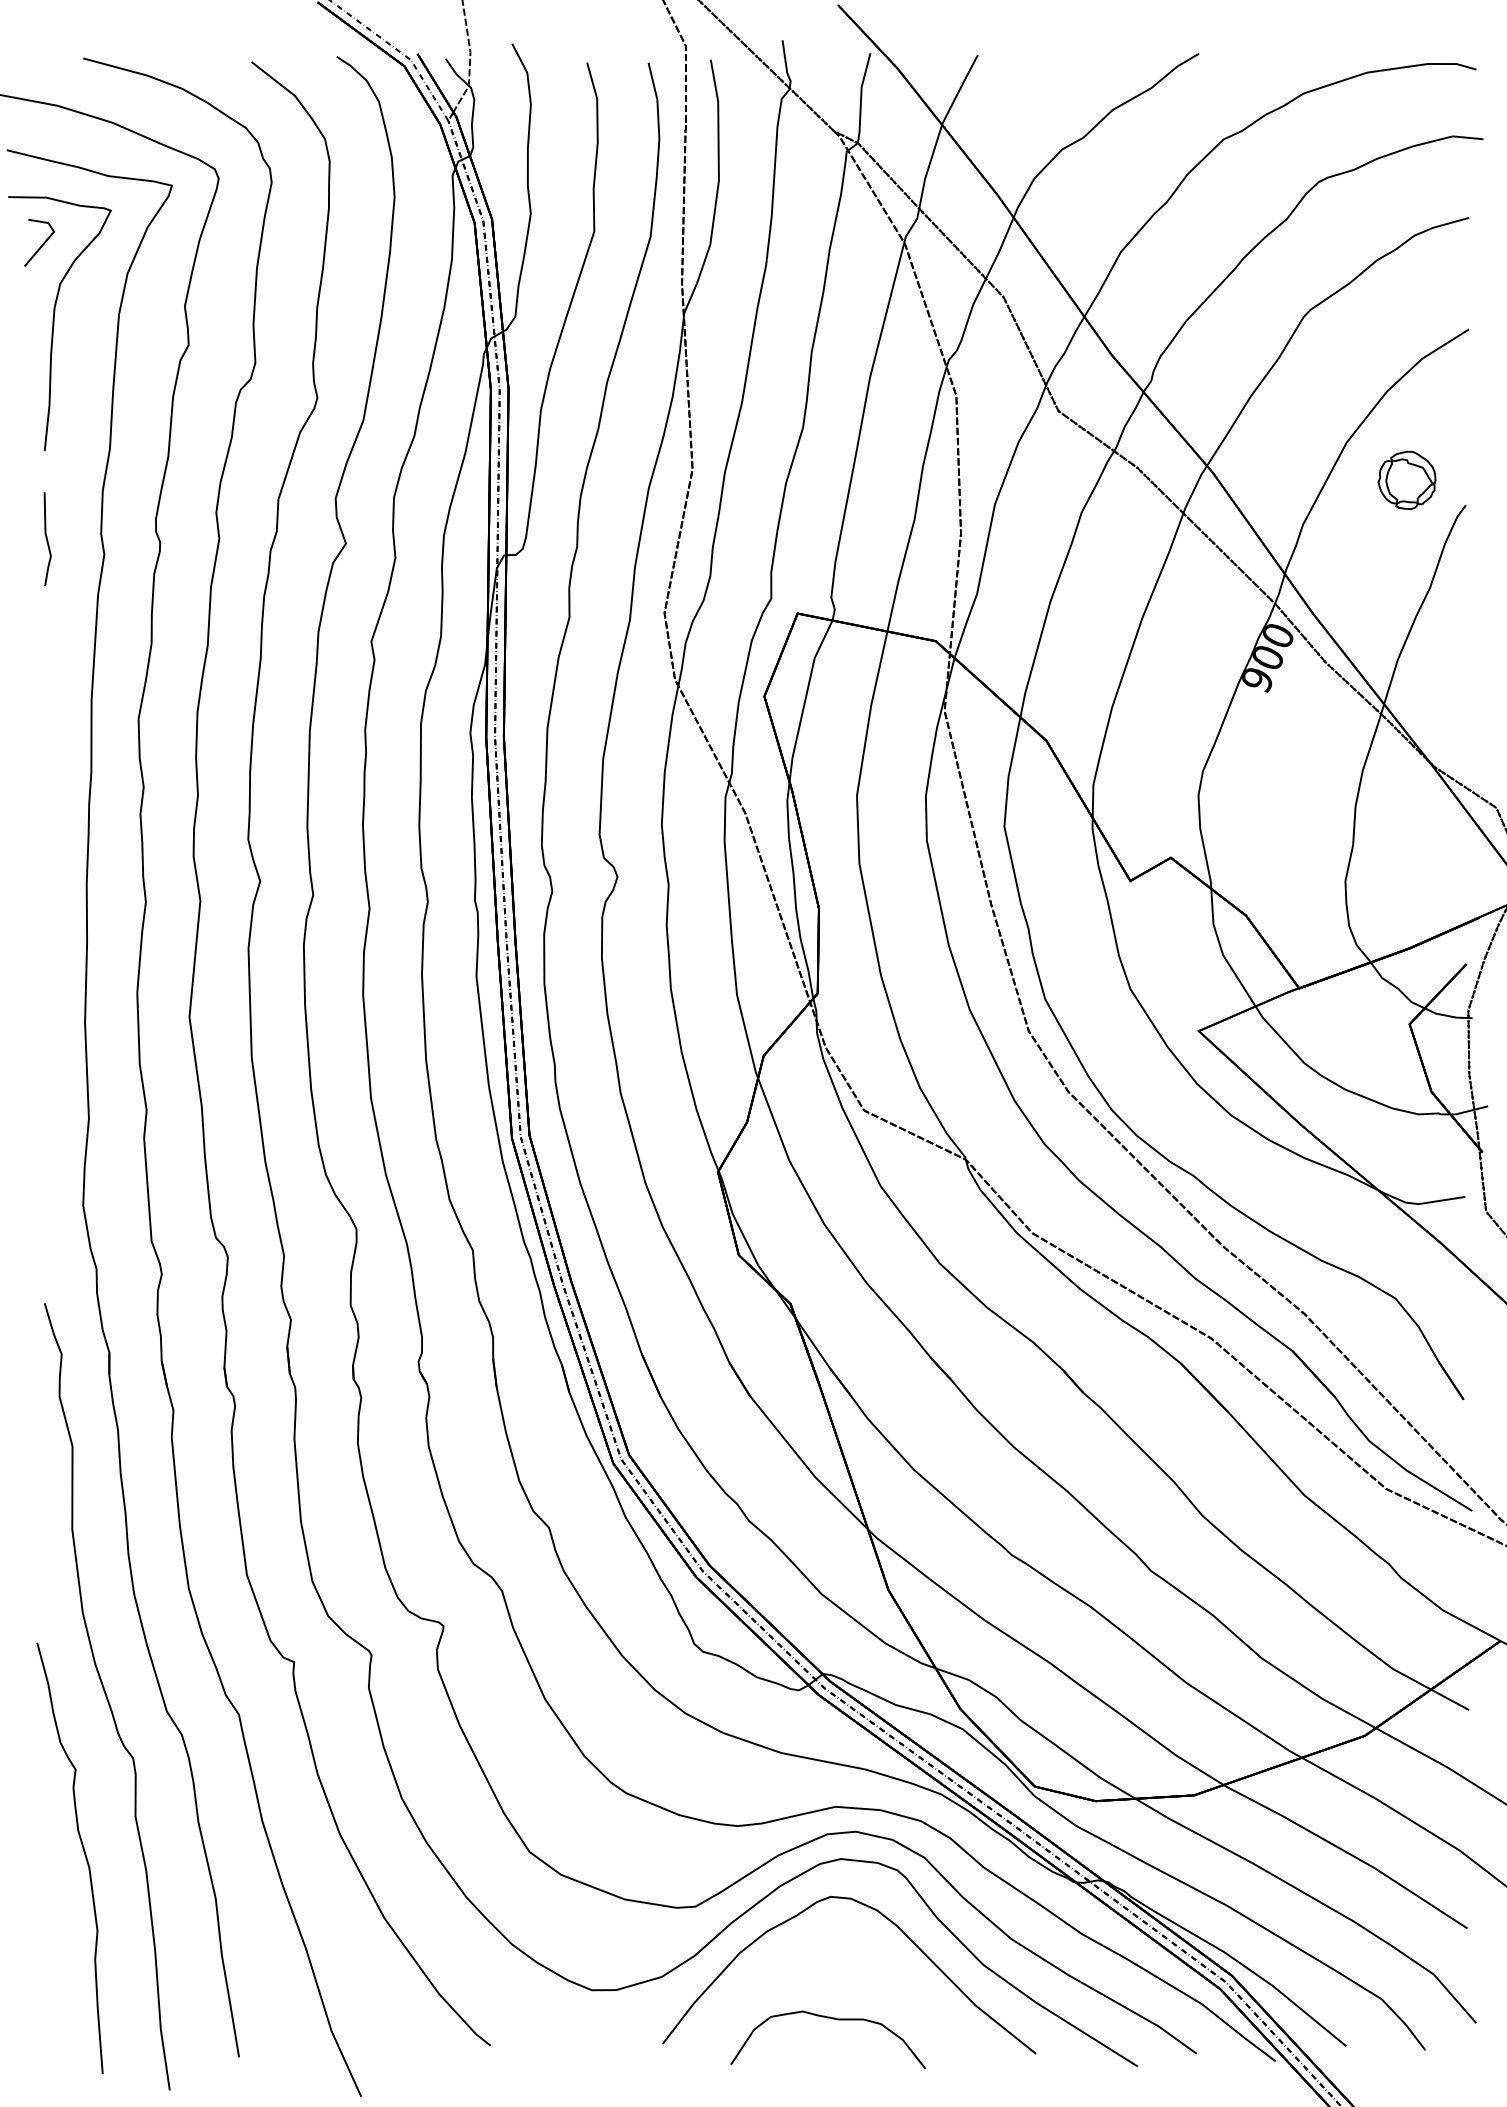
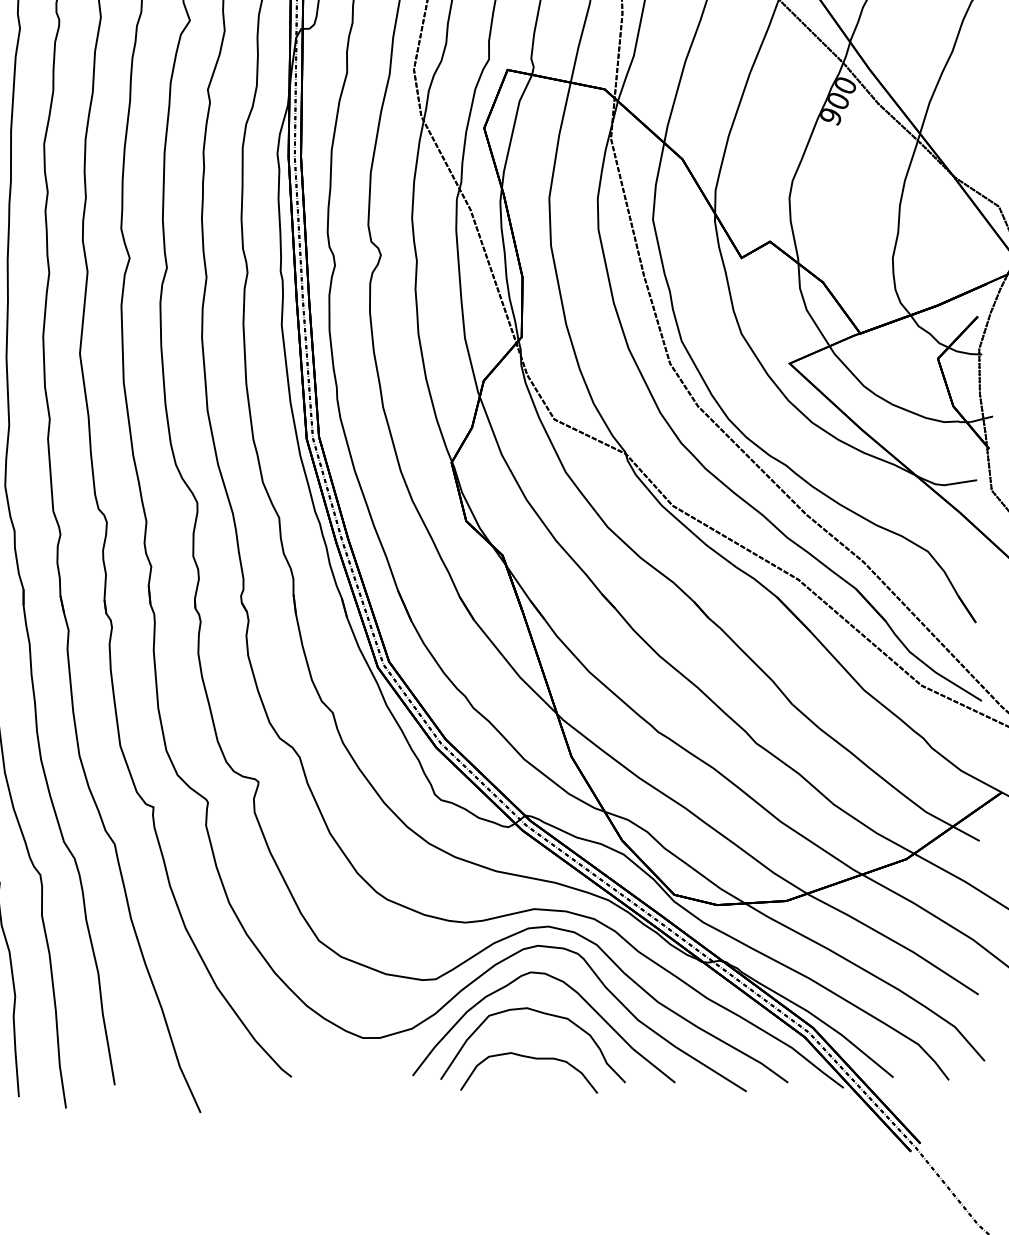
curve: (843, 1954) -> (539, 1012), added

